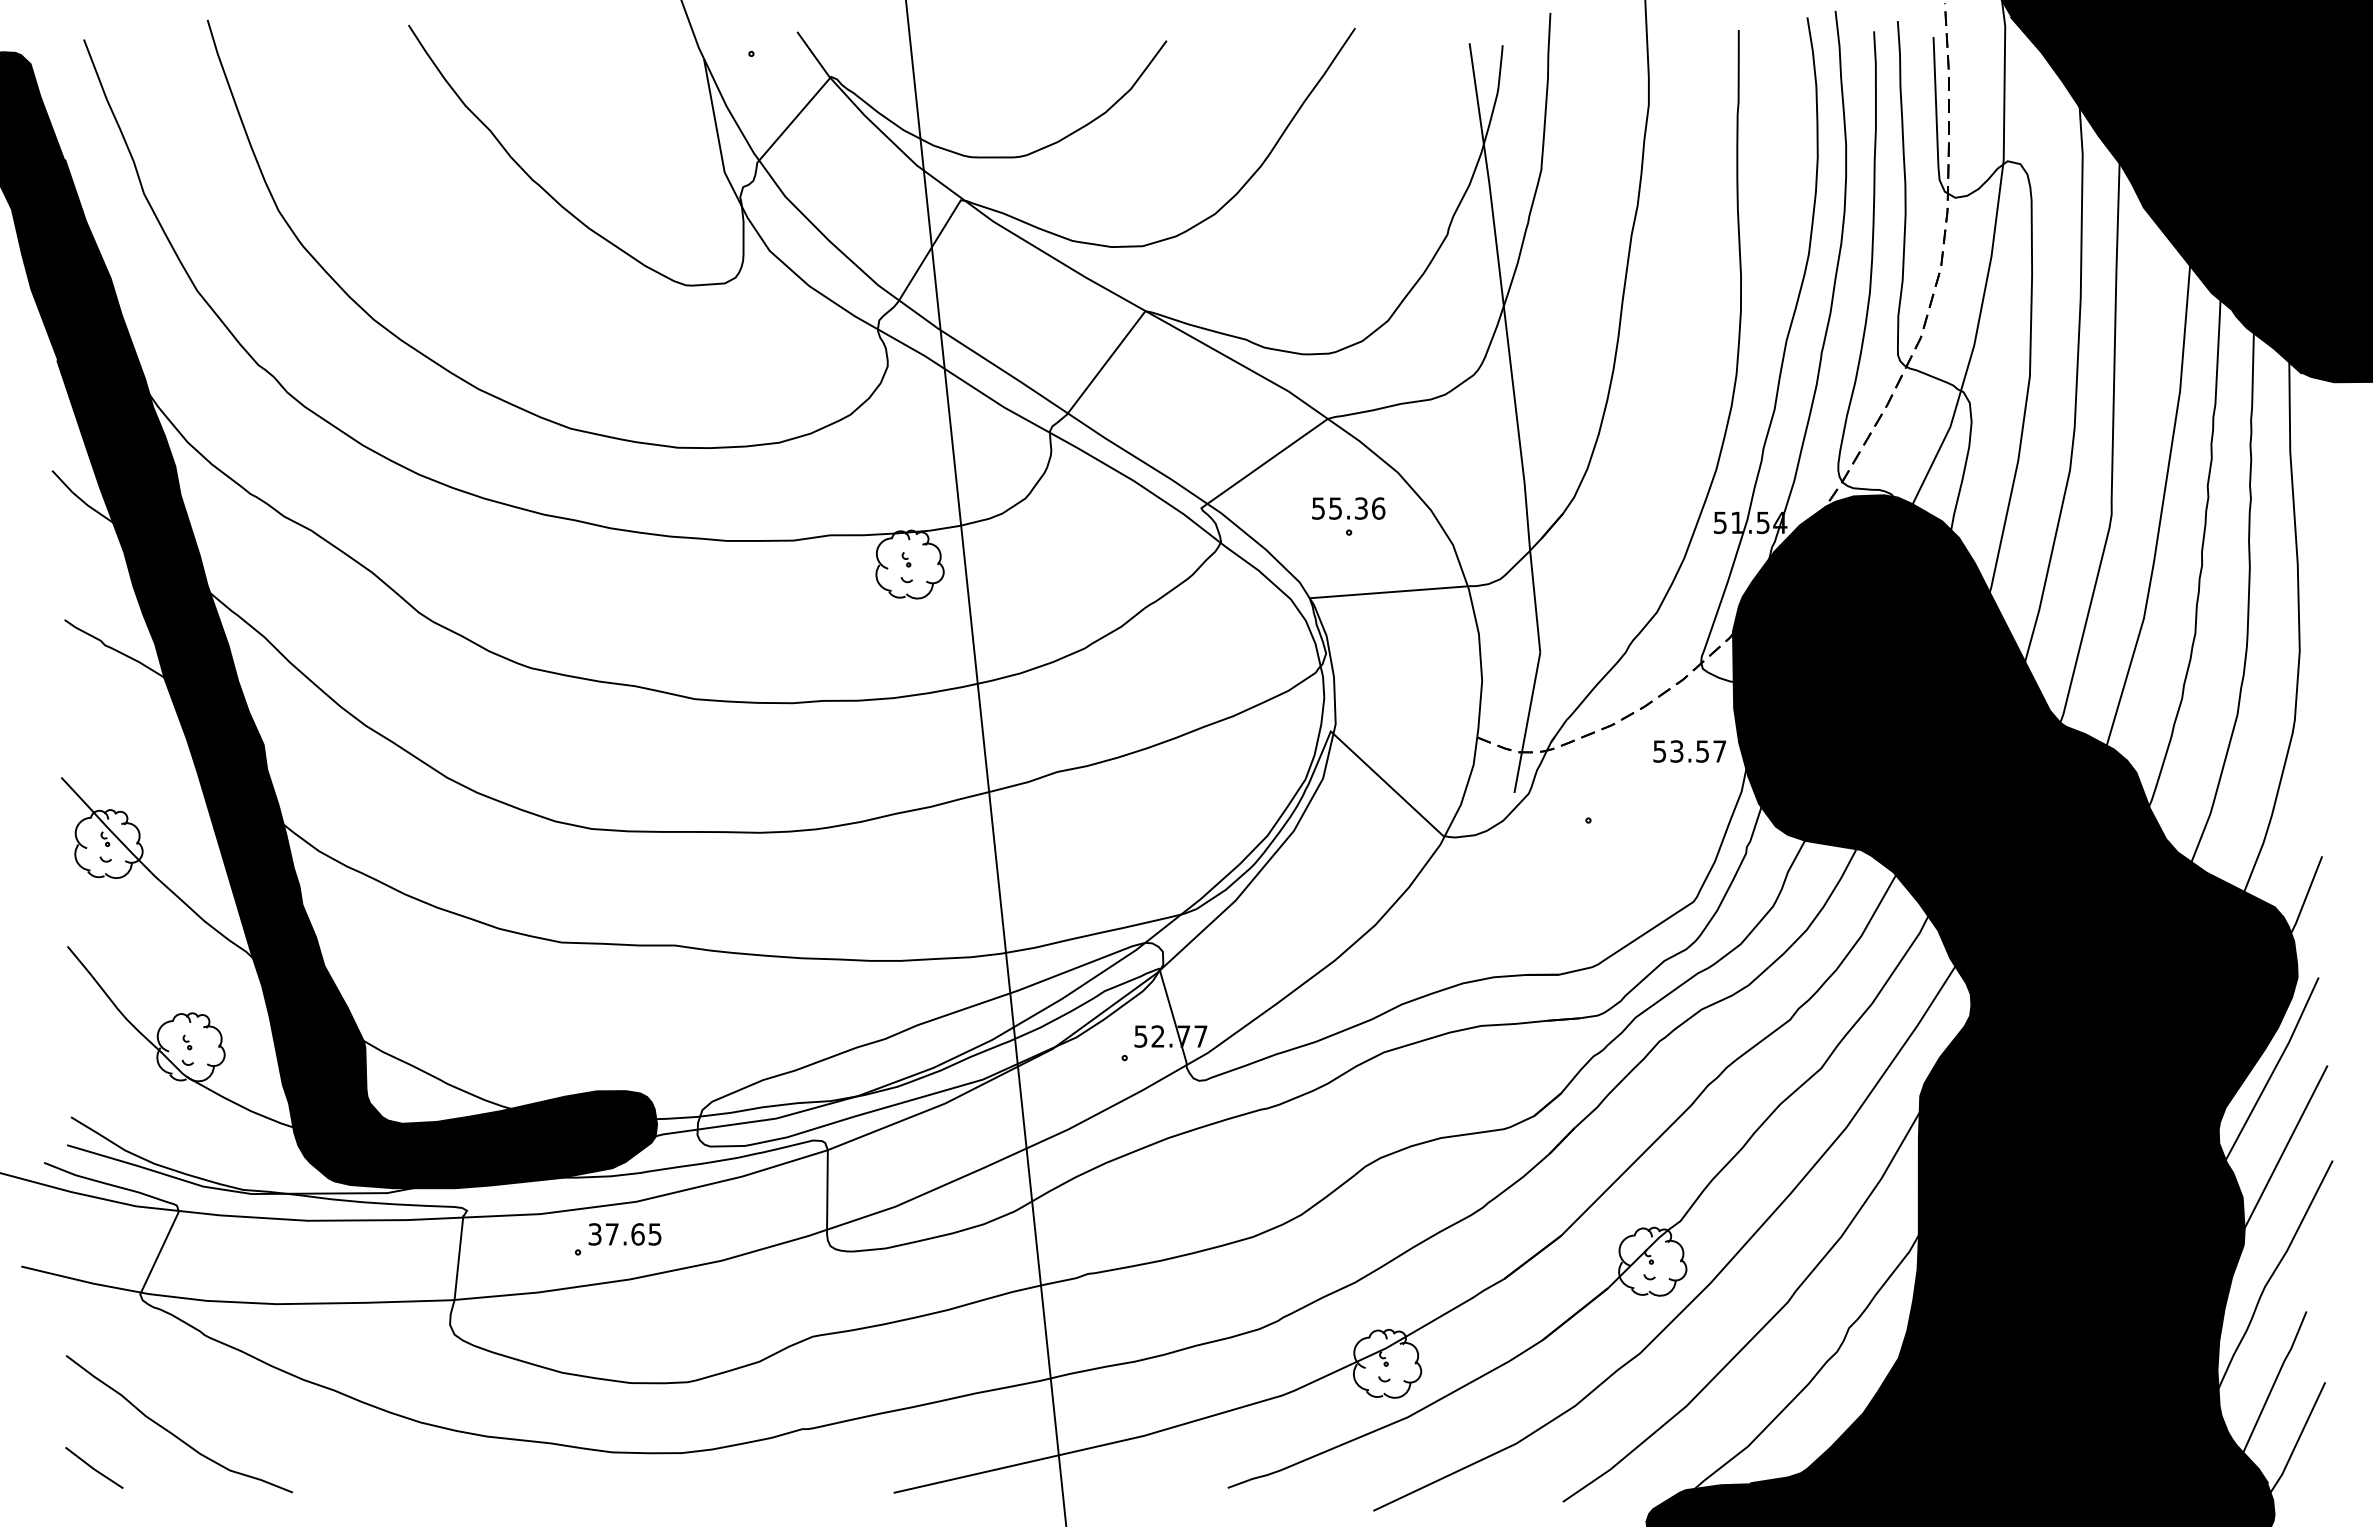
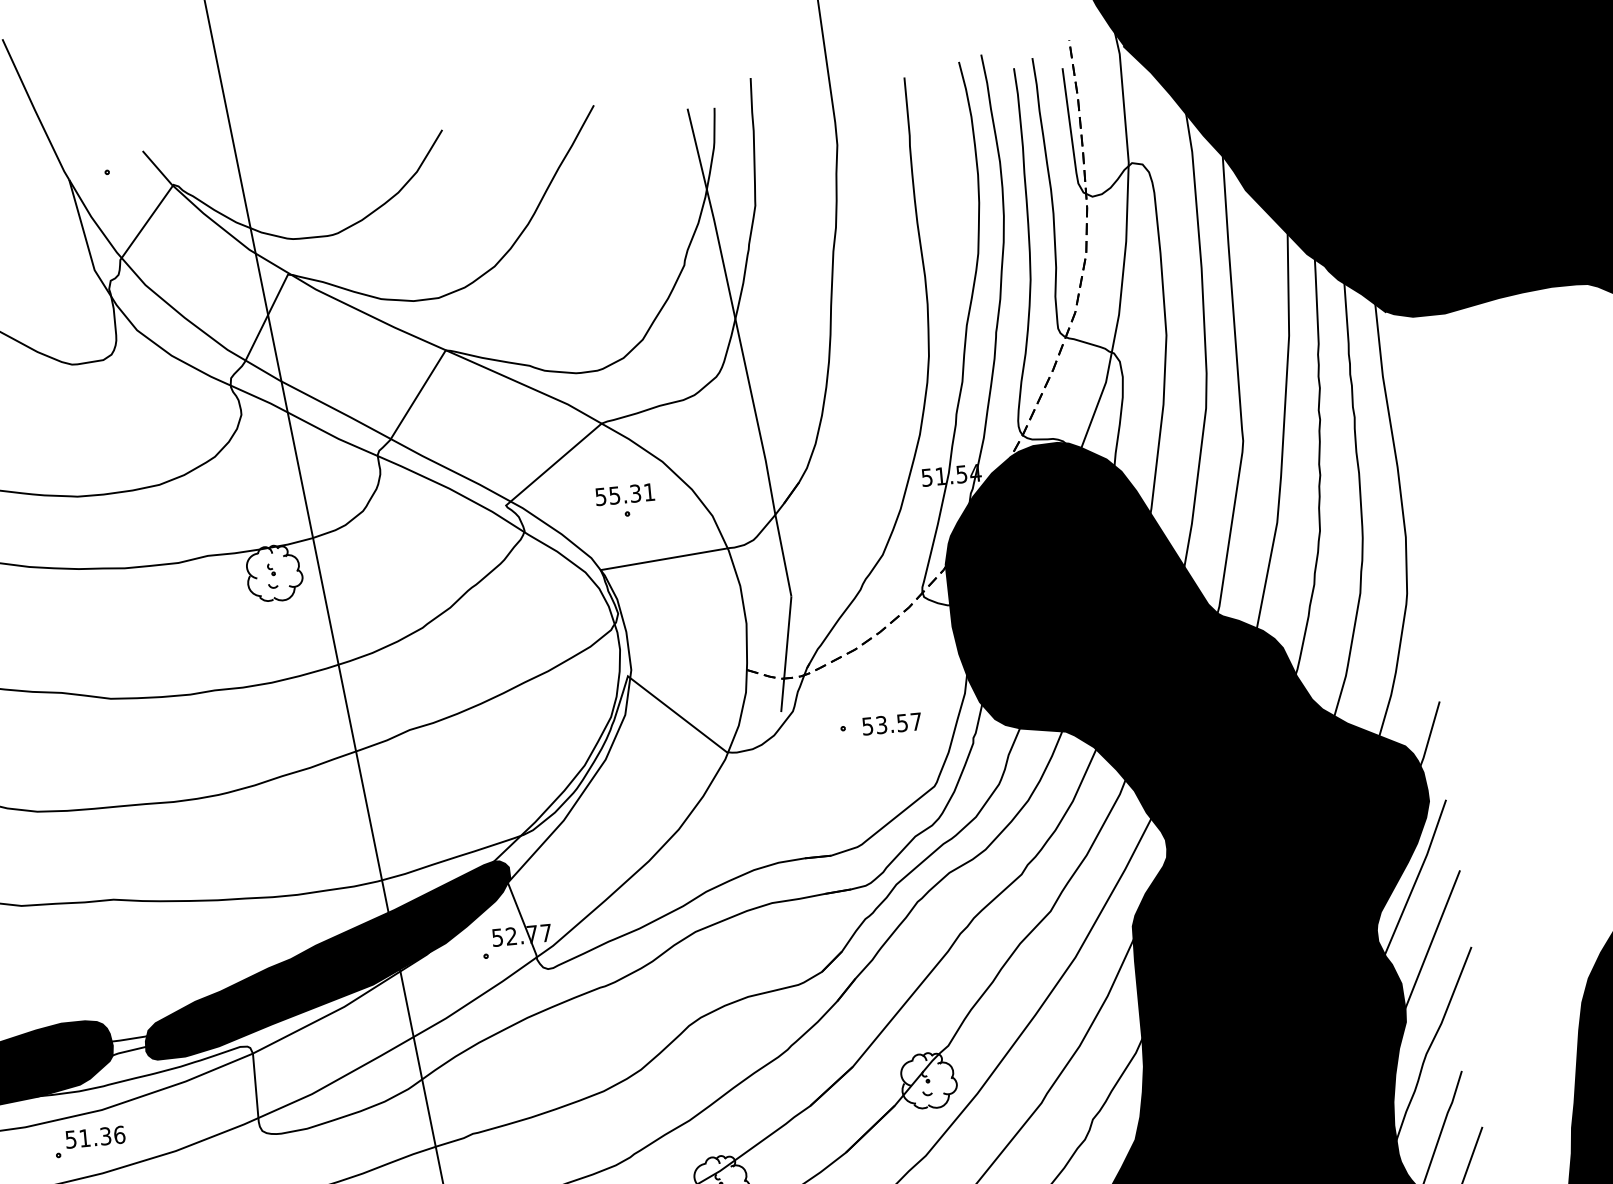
text: (1378, 508) -> (649, 492), 55.36 -> 55.31
text: (1689, 751) -> (891, 724), moved
fill: (930, 1044) -> (327, 960), added
text: (625, 1234) -> (95, 1137), 37.65 -> 51.36

